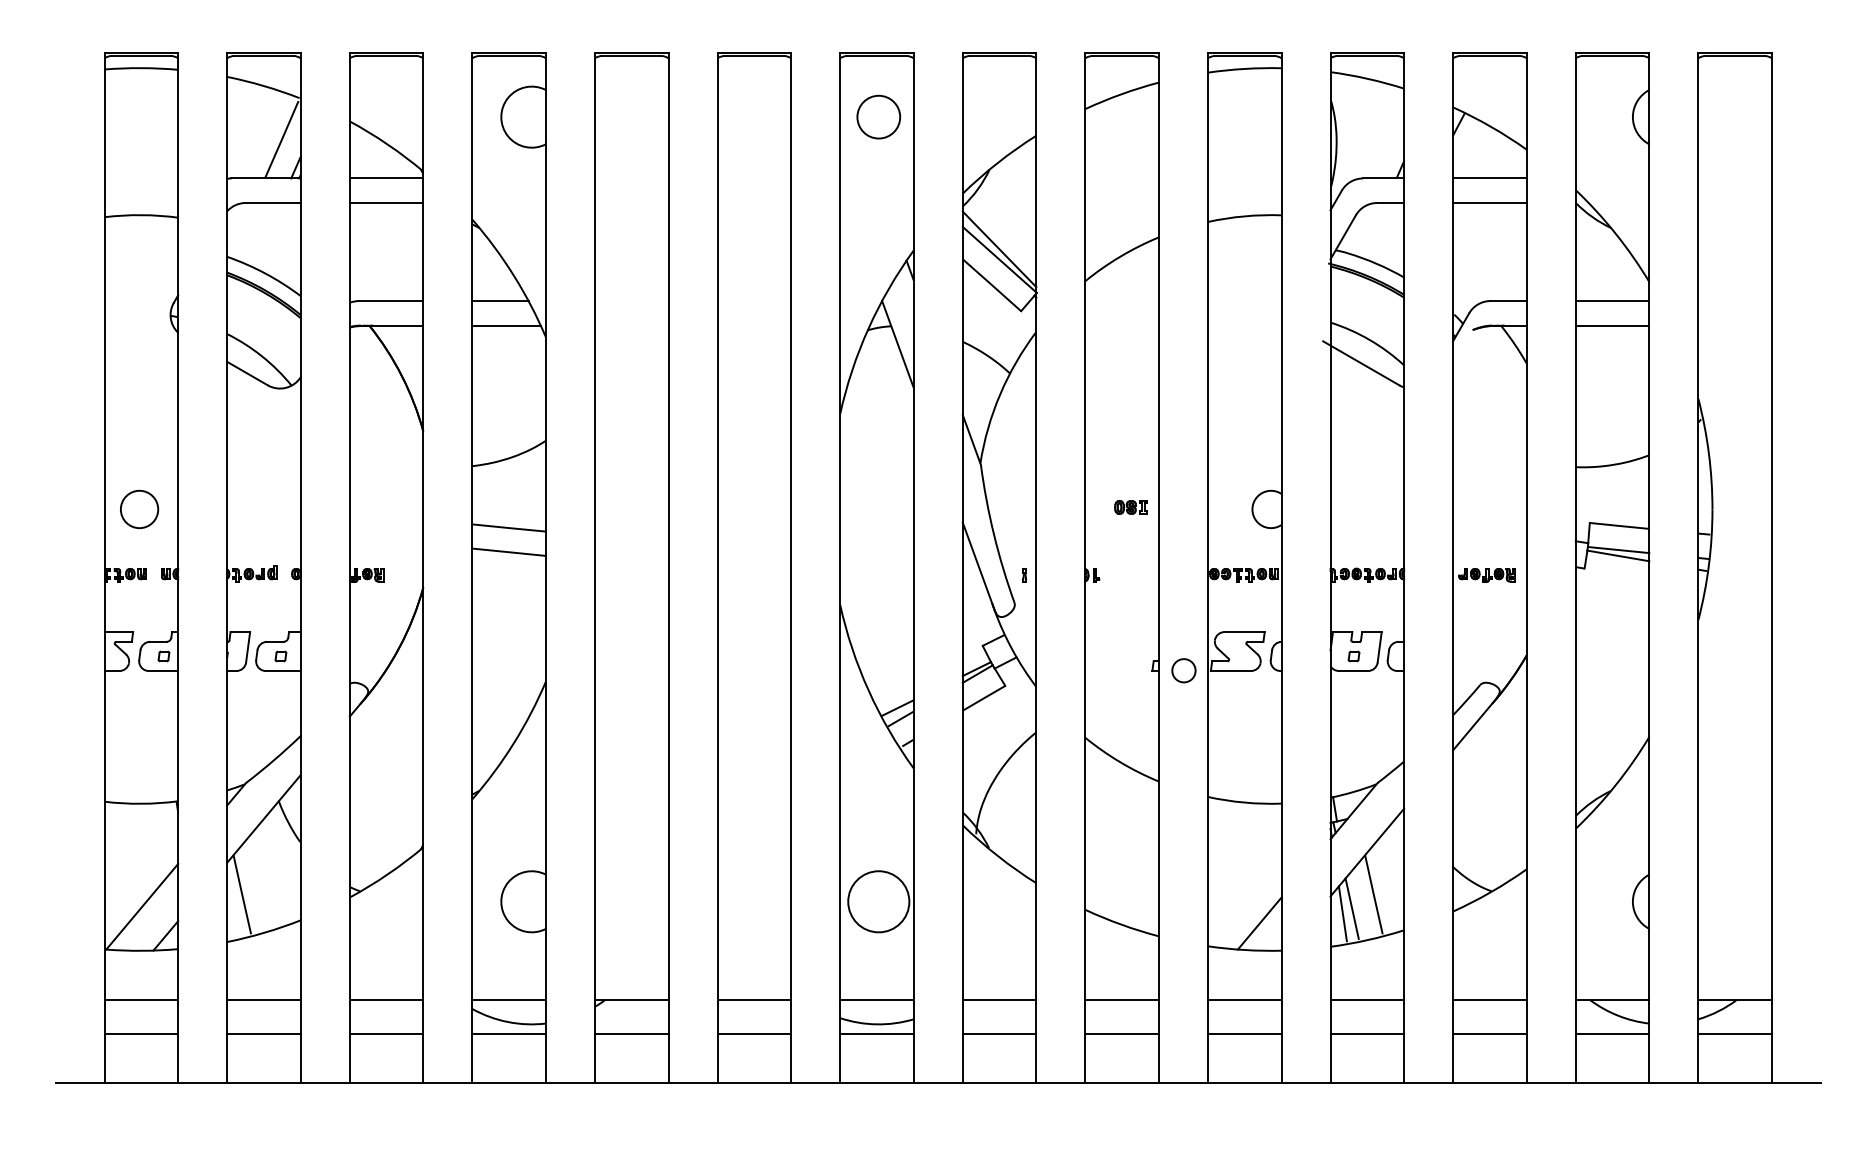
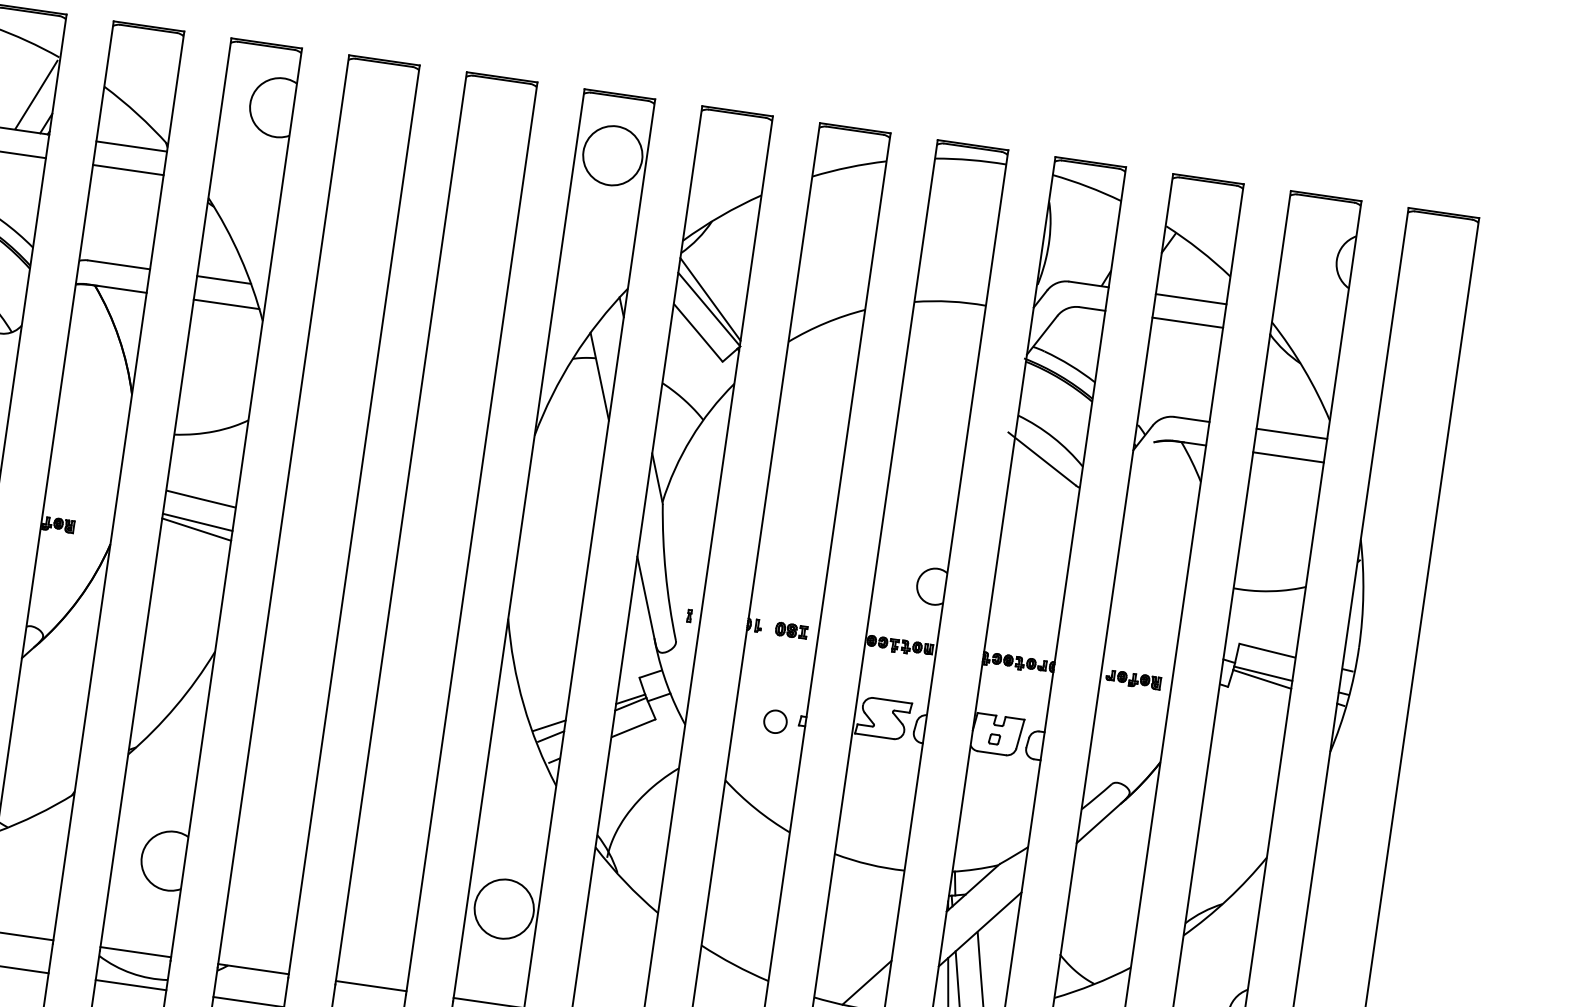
circle: (878, 116) -> (612, 155), size x1.43
part: (1130, 507) -> (791, 630), moved
line: (508, 559) -> (196, 529), added
circle: (1183, 670) -> (775, 721), moved

